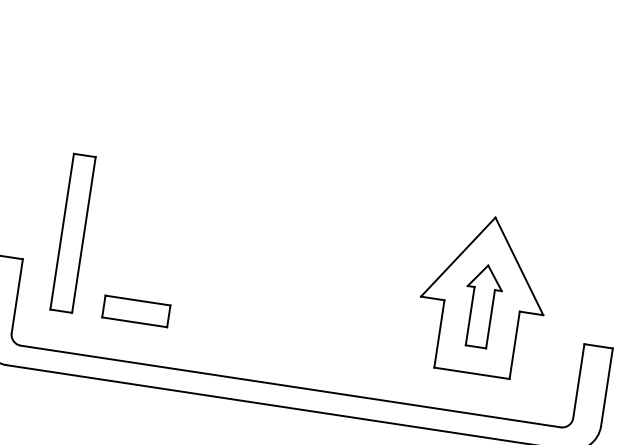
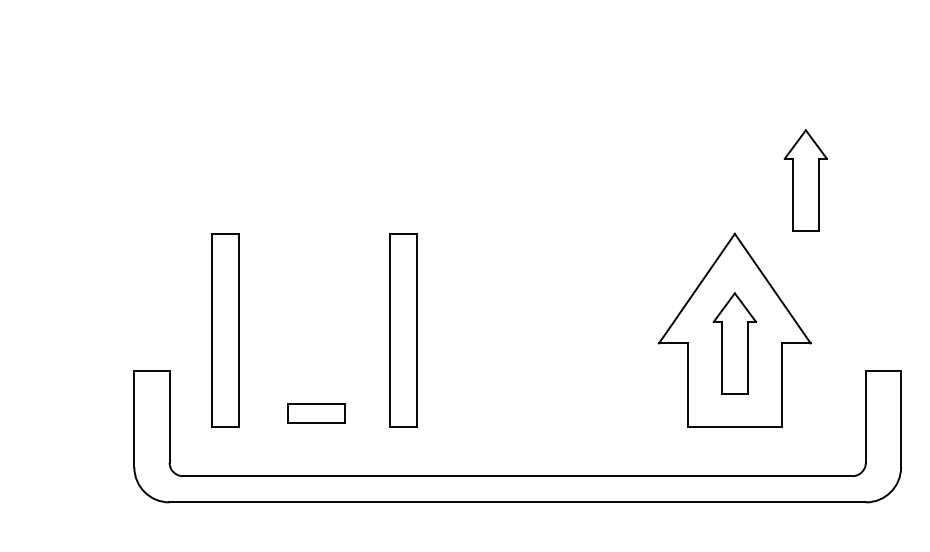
part: (558, 183) -> (805, 180), added
part: (216, 255) -> (403, 330), added
part: (136, 311) -> (316, 413), size x0.7

